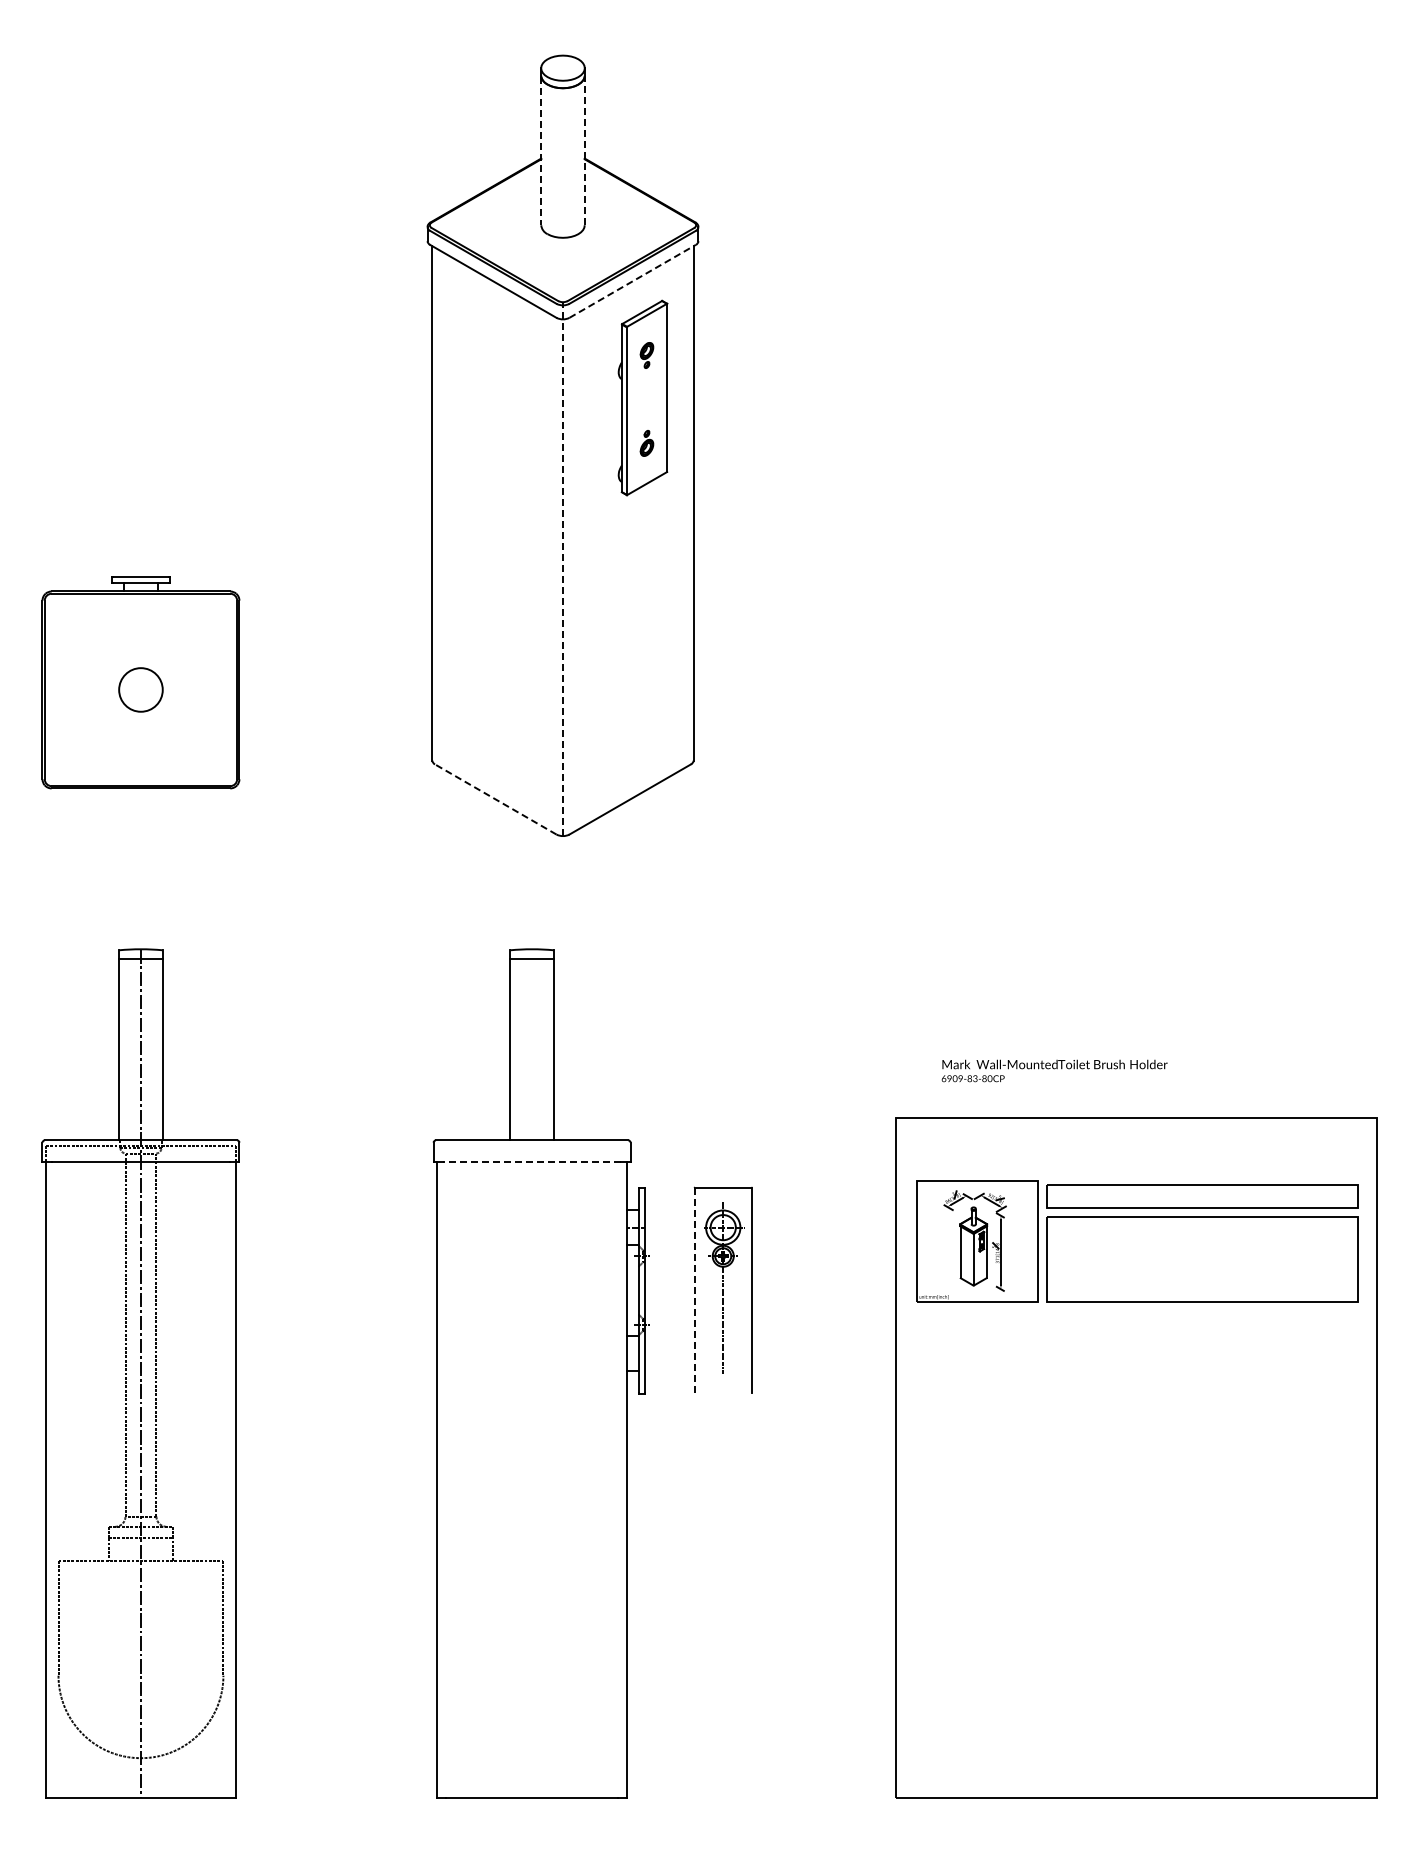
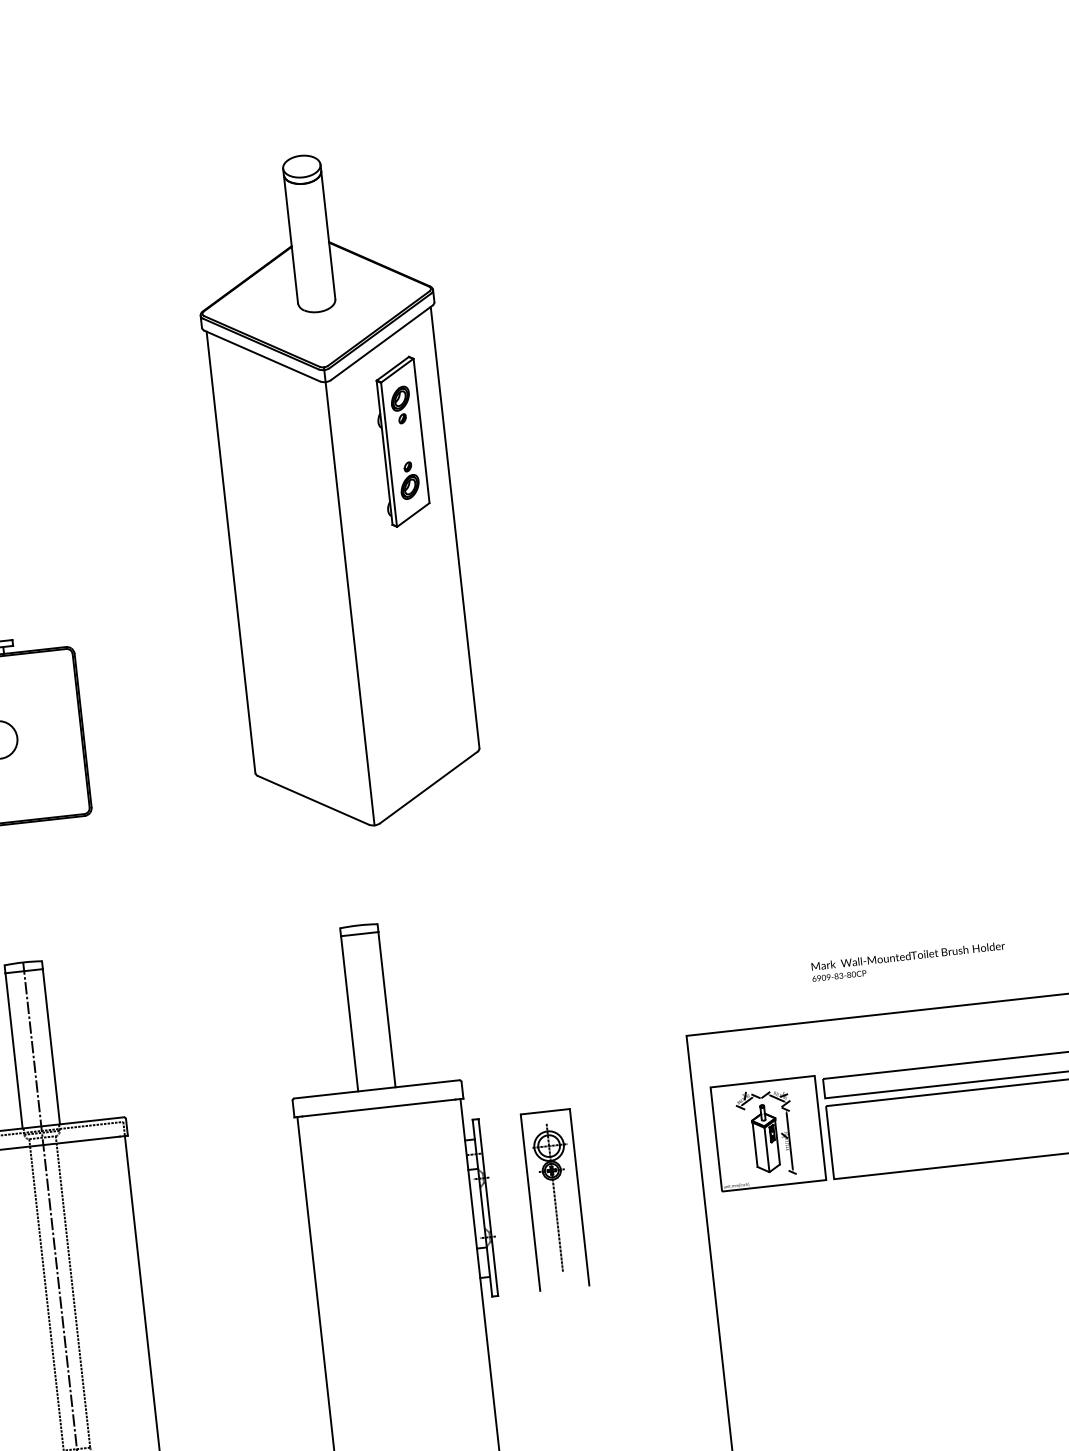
line: (584, 150) -> (328, 235), dashed -> solid
line: (541, 151) -> (291, 240), dashed -> solid
line: (632, 281) -> (381, 343), dashed -> solid
part: (646, 355) -> (400, 405), size x1.67
part: (646, 443) -> (409, 480), size x1.67
line: (563, 569) -> (349, 596), dashed -> solid
line: (495, 799) -> (313, 800), dashed -> solid
text: (1054, 1070) -> (908, 961), moved
line: (531, 1162) -> (378, 1108), dashed -> solid
line: (694, 1290) -> (530, 1202), dashed -> solid

